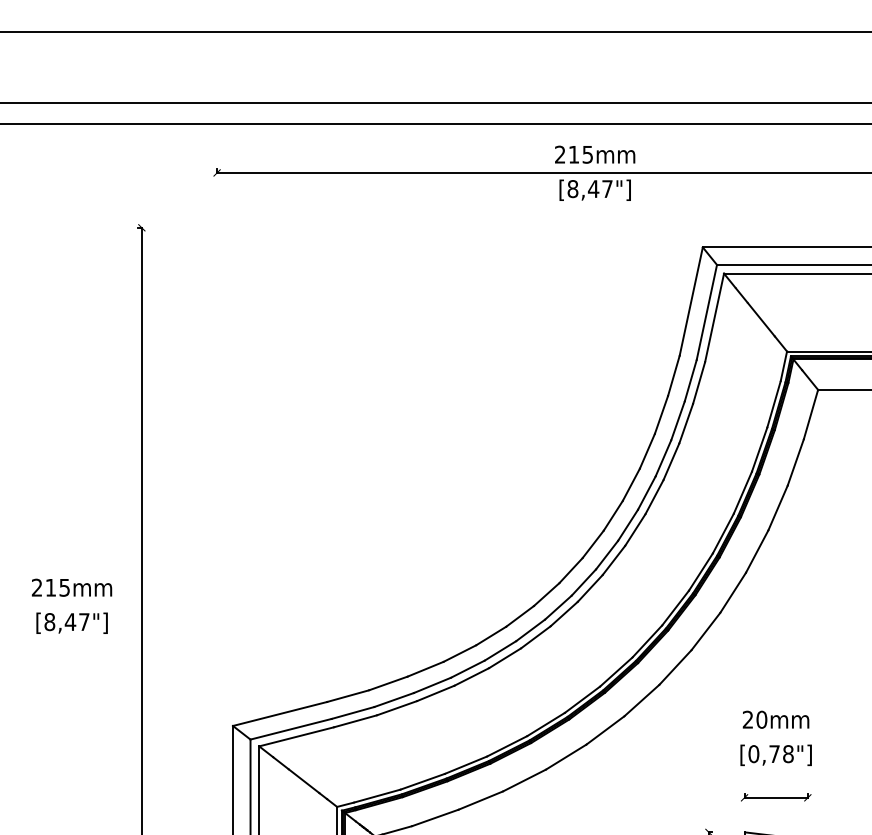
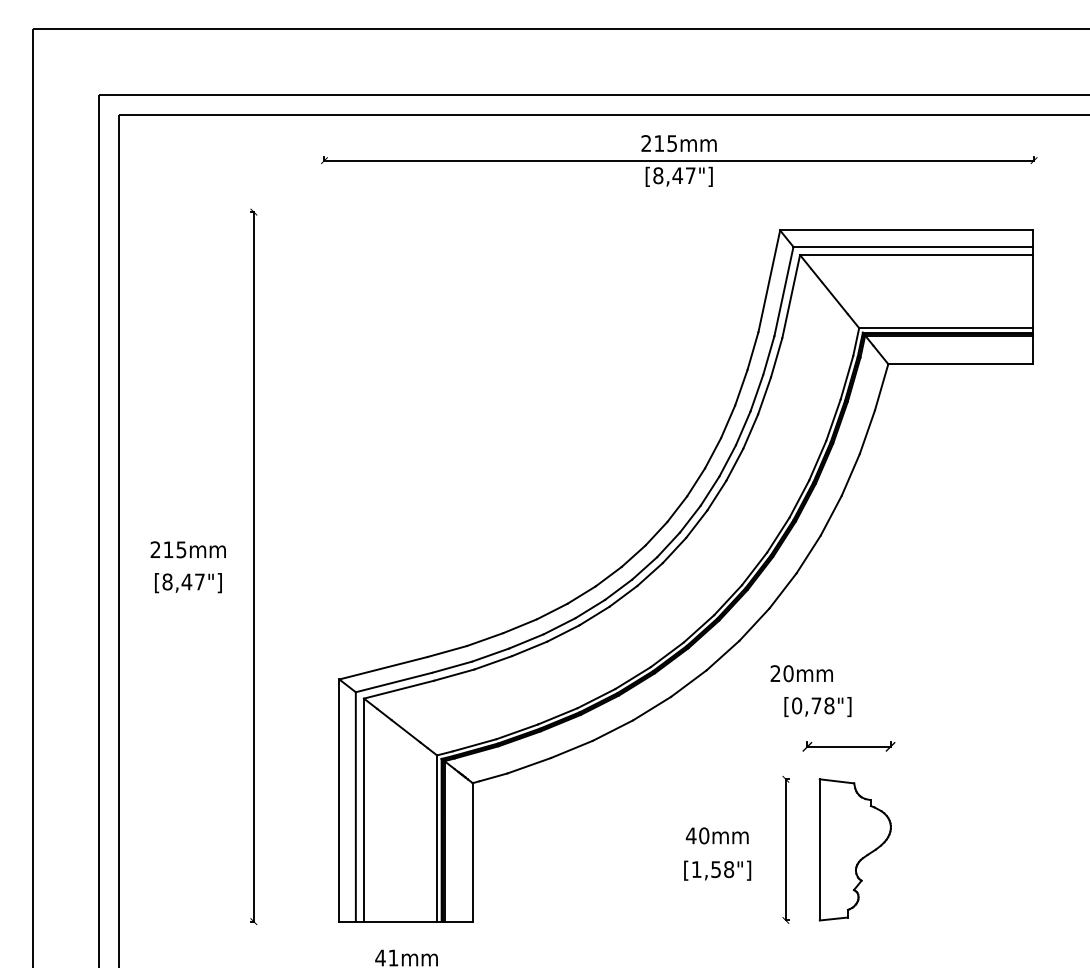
text: (775, 719) -> (801, 673), moved
text: (775, 755) -> (817, 707), moved
part: (775, 797) -> (848, 746), size x1.4

